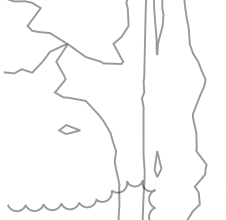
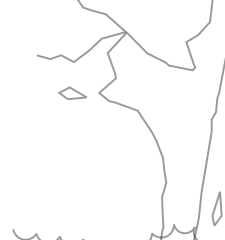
part: (69, 129) -> (72, 93), moved

